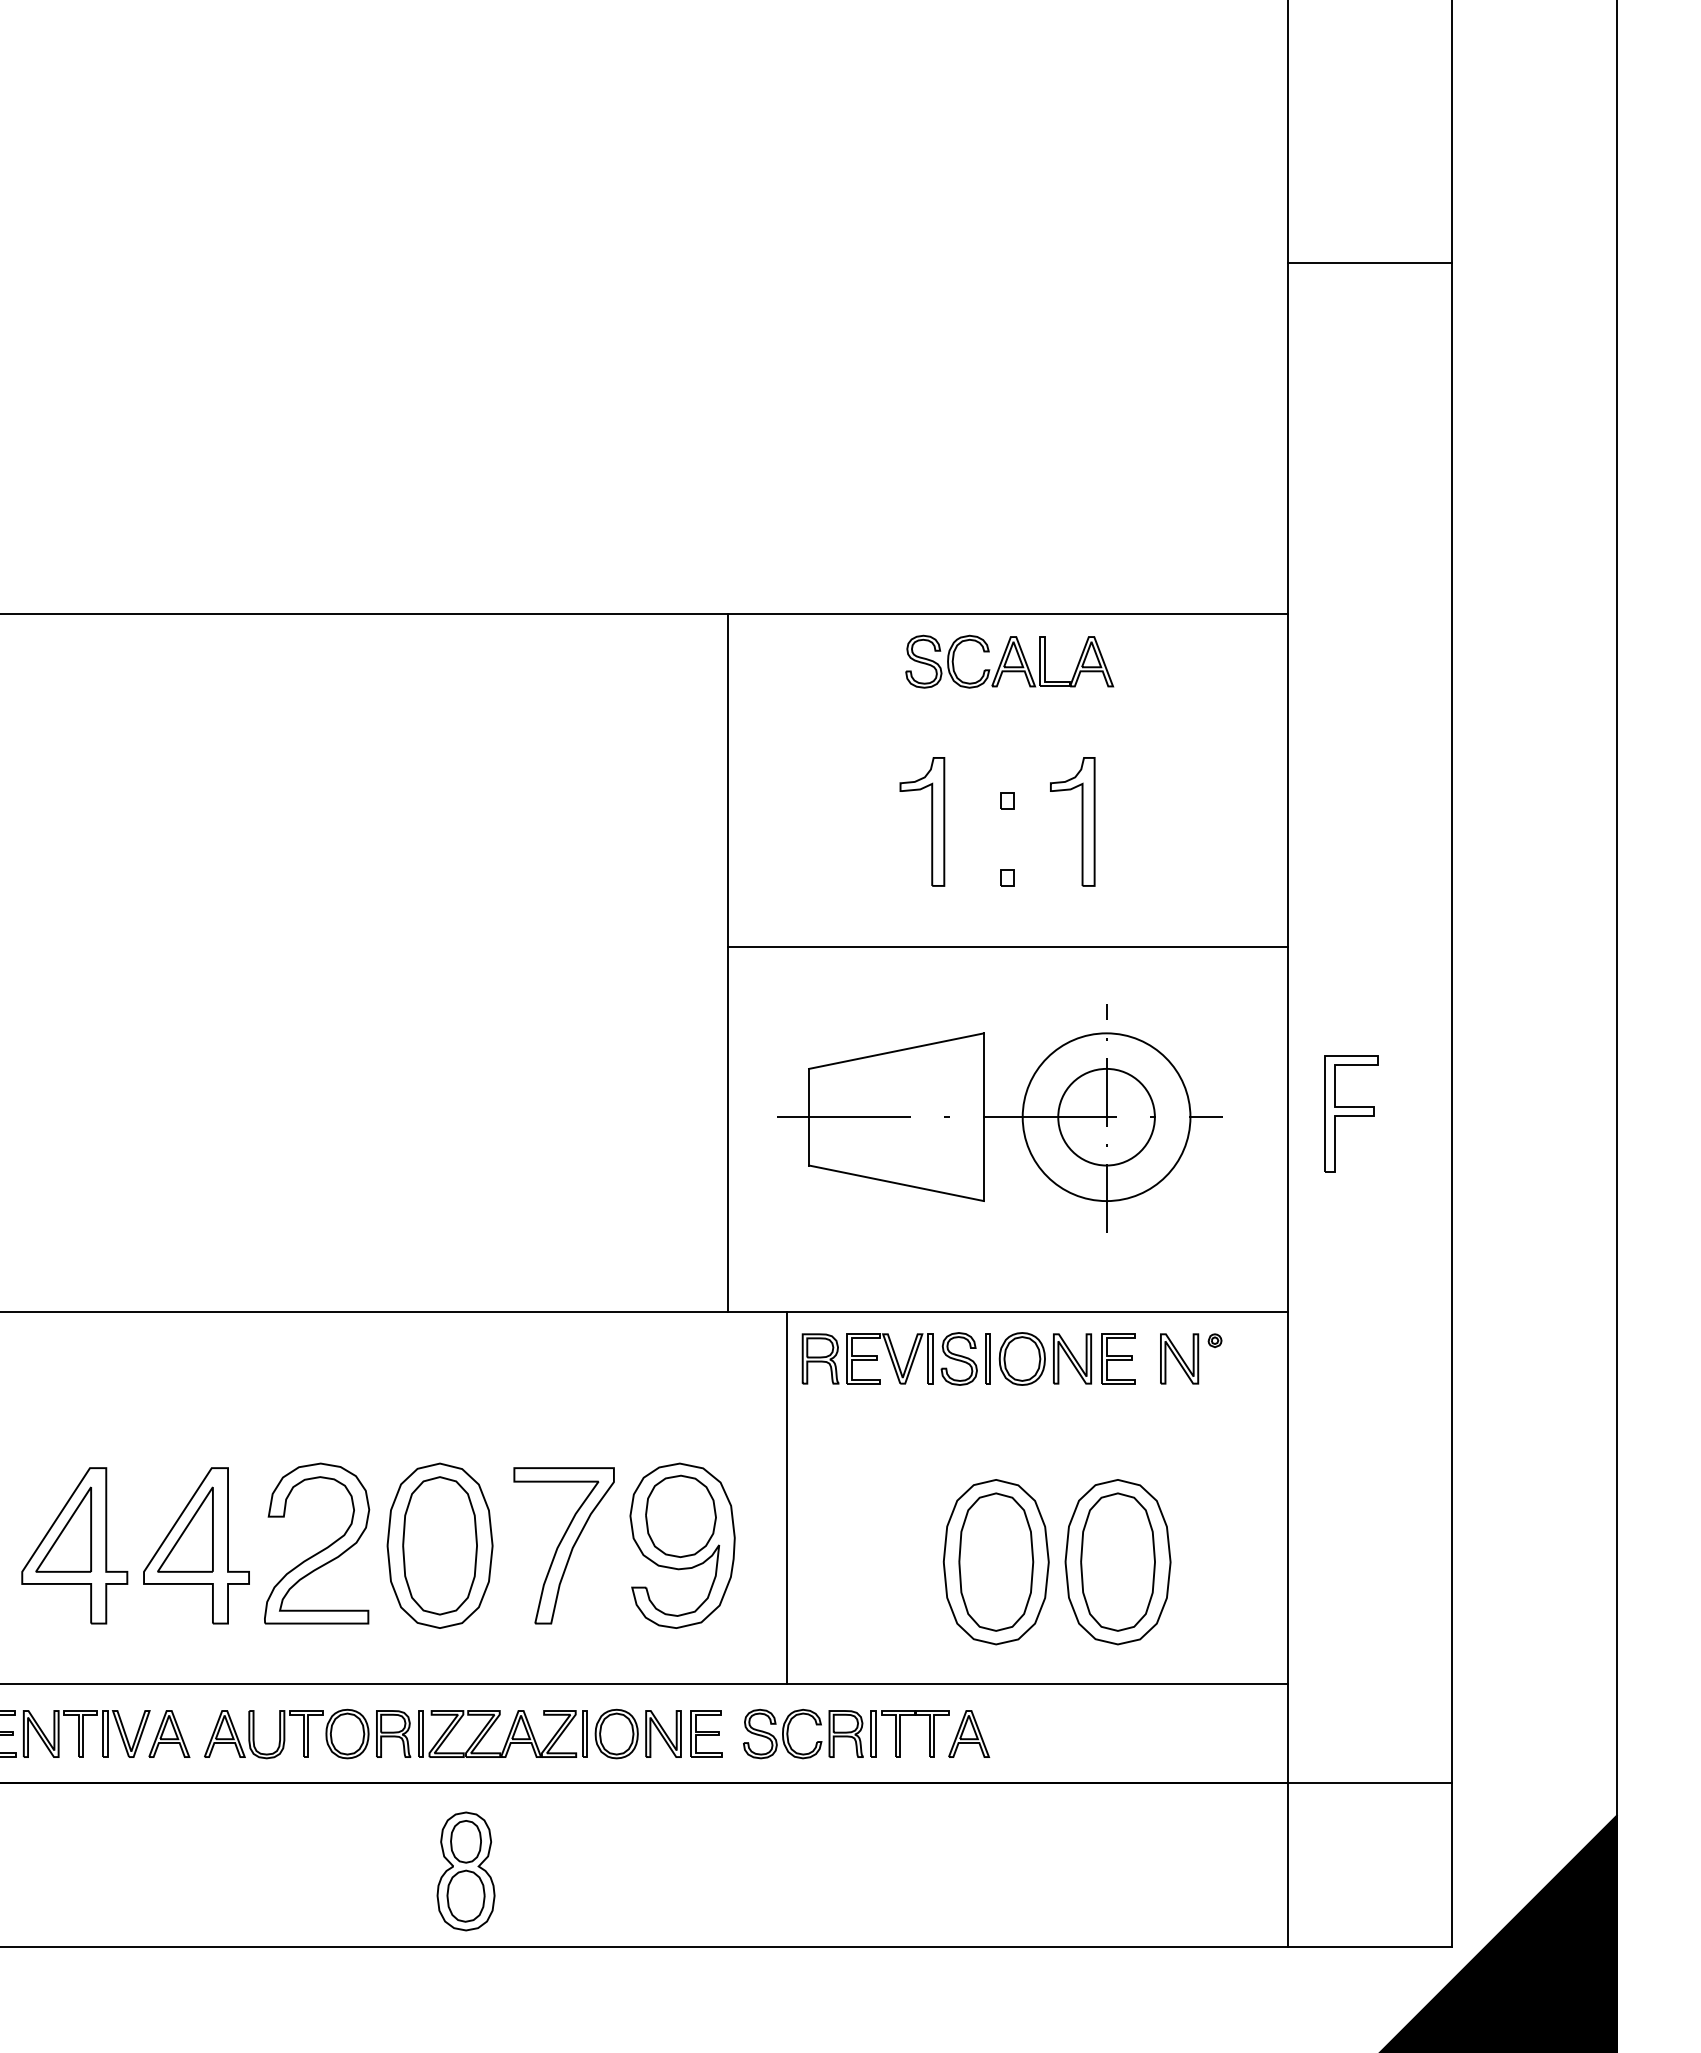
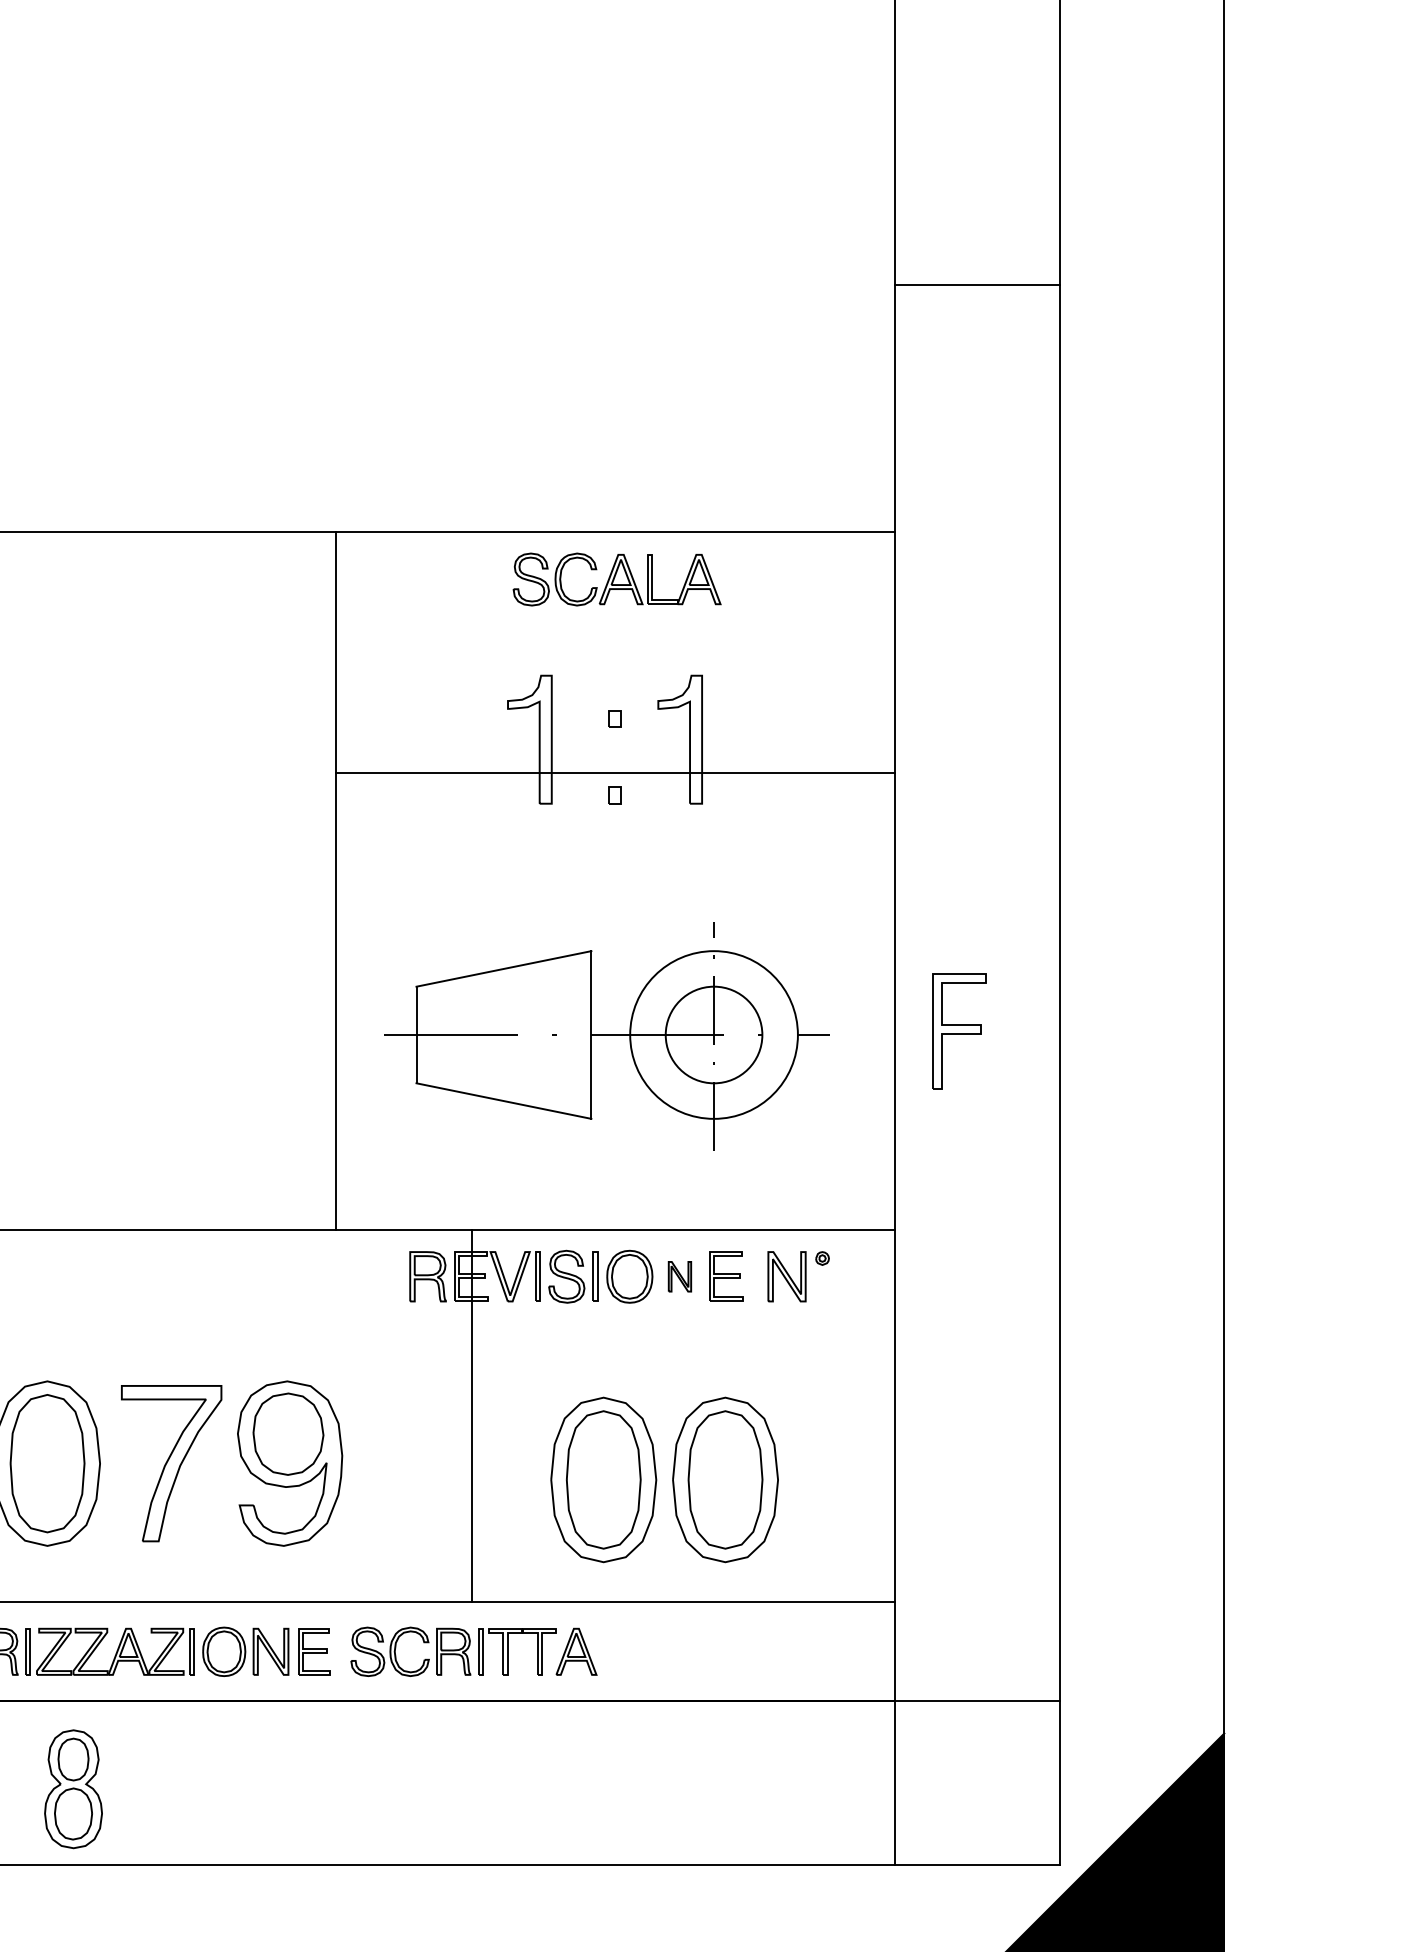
line: (1369, 263) -> (976, 285), moved
line: (1007, 947) -> (614, 773), moved
part: (1072, 1358) -> (679, 1276), size x0.6
line: (787, 1498) -> (471, 1416), moved

